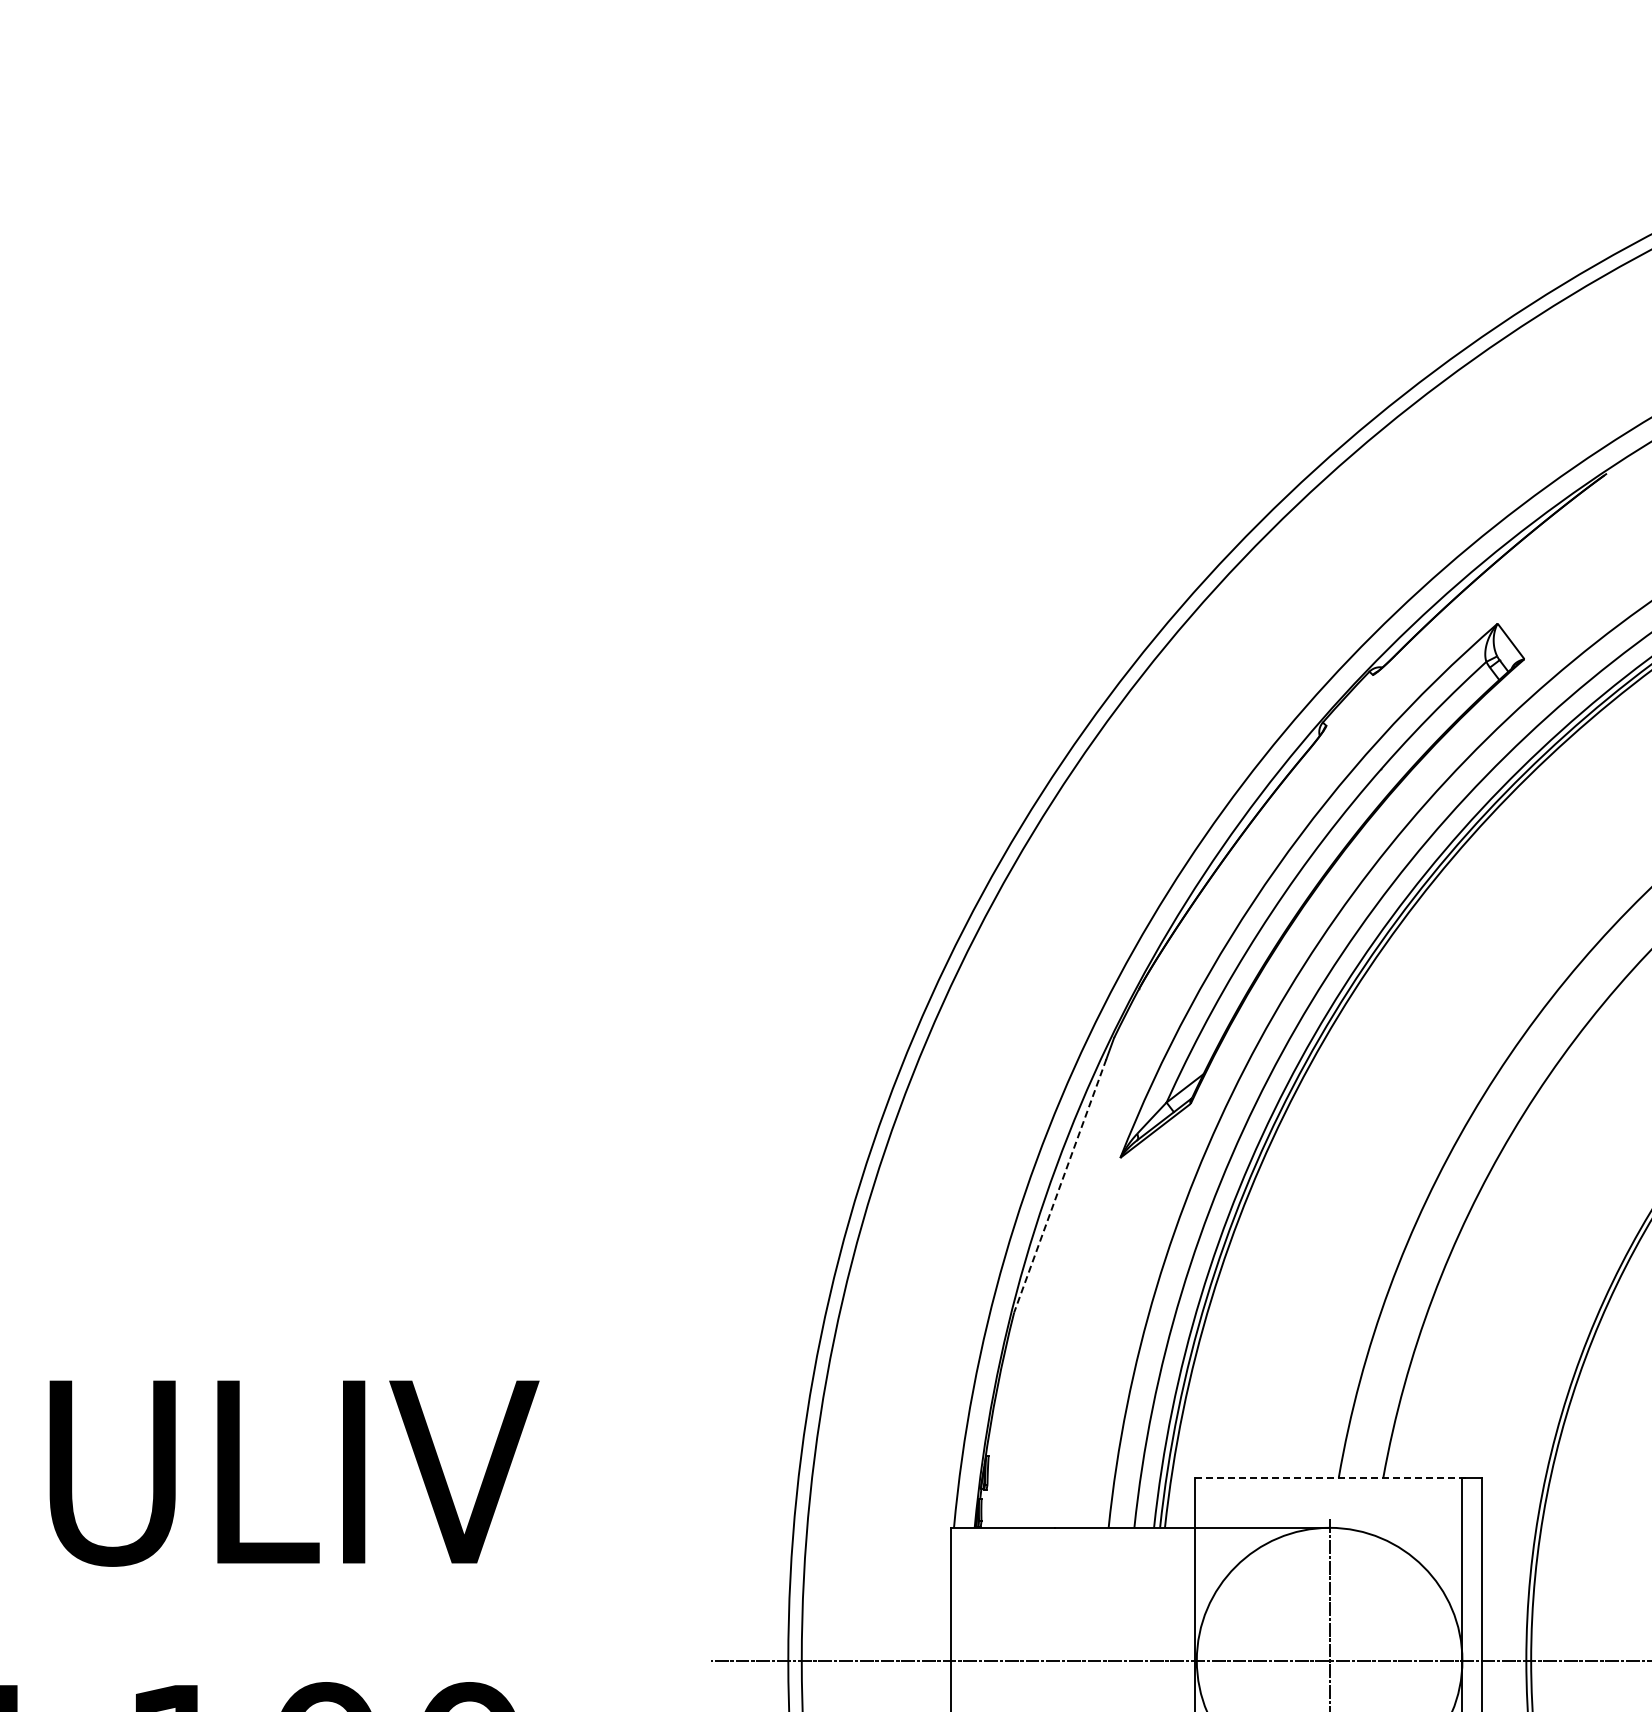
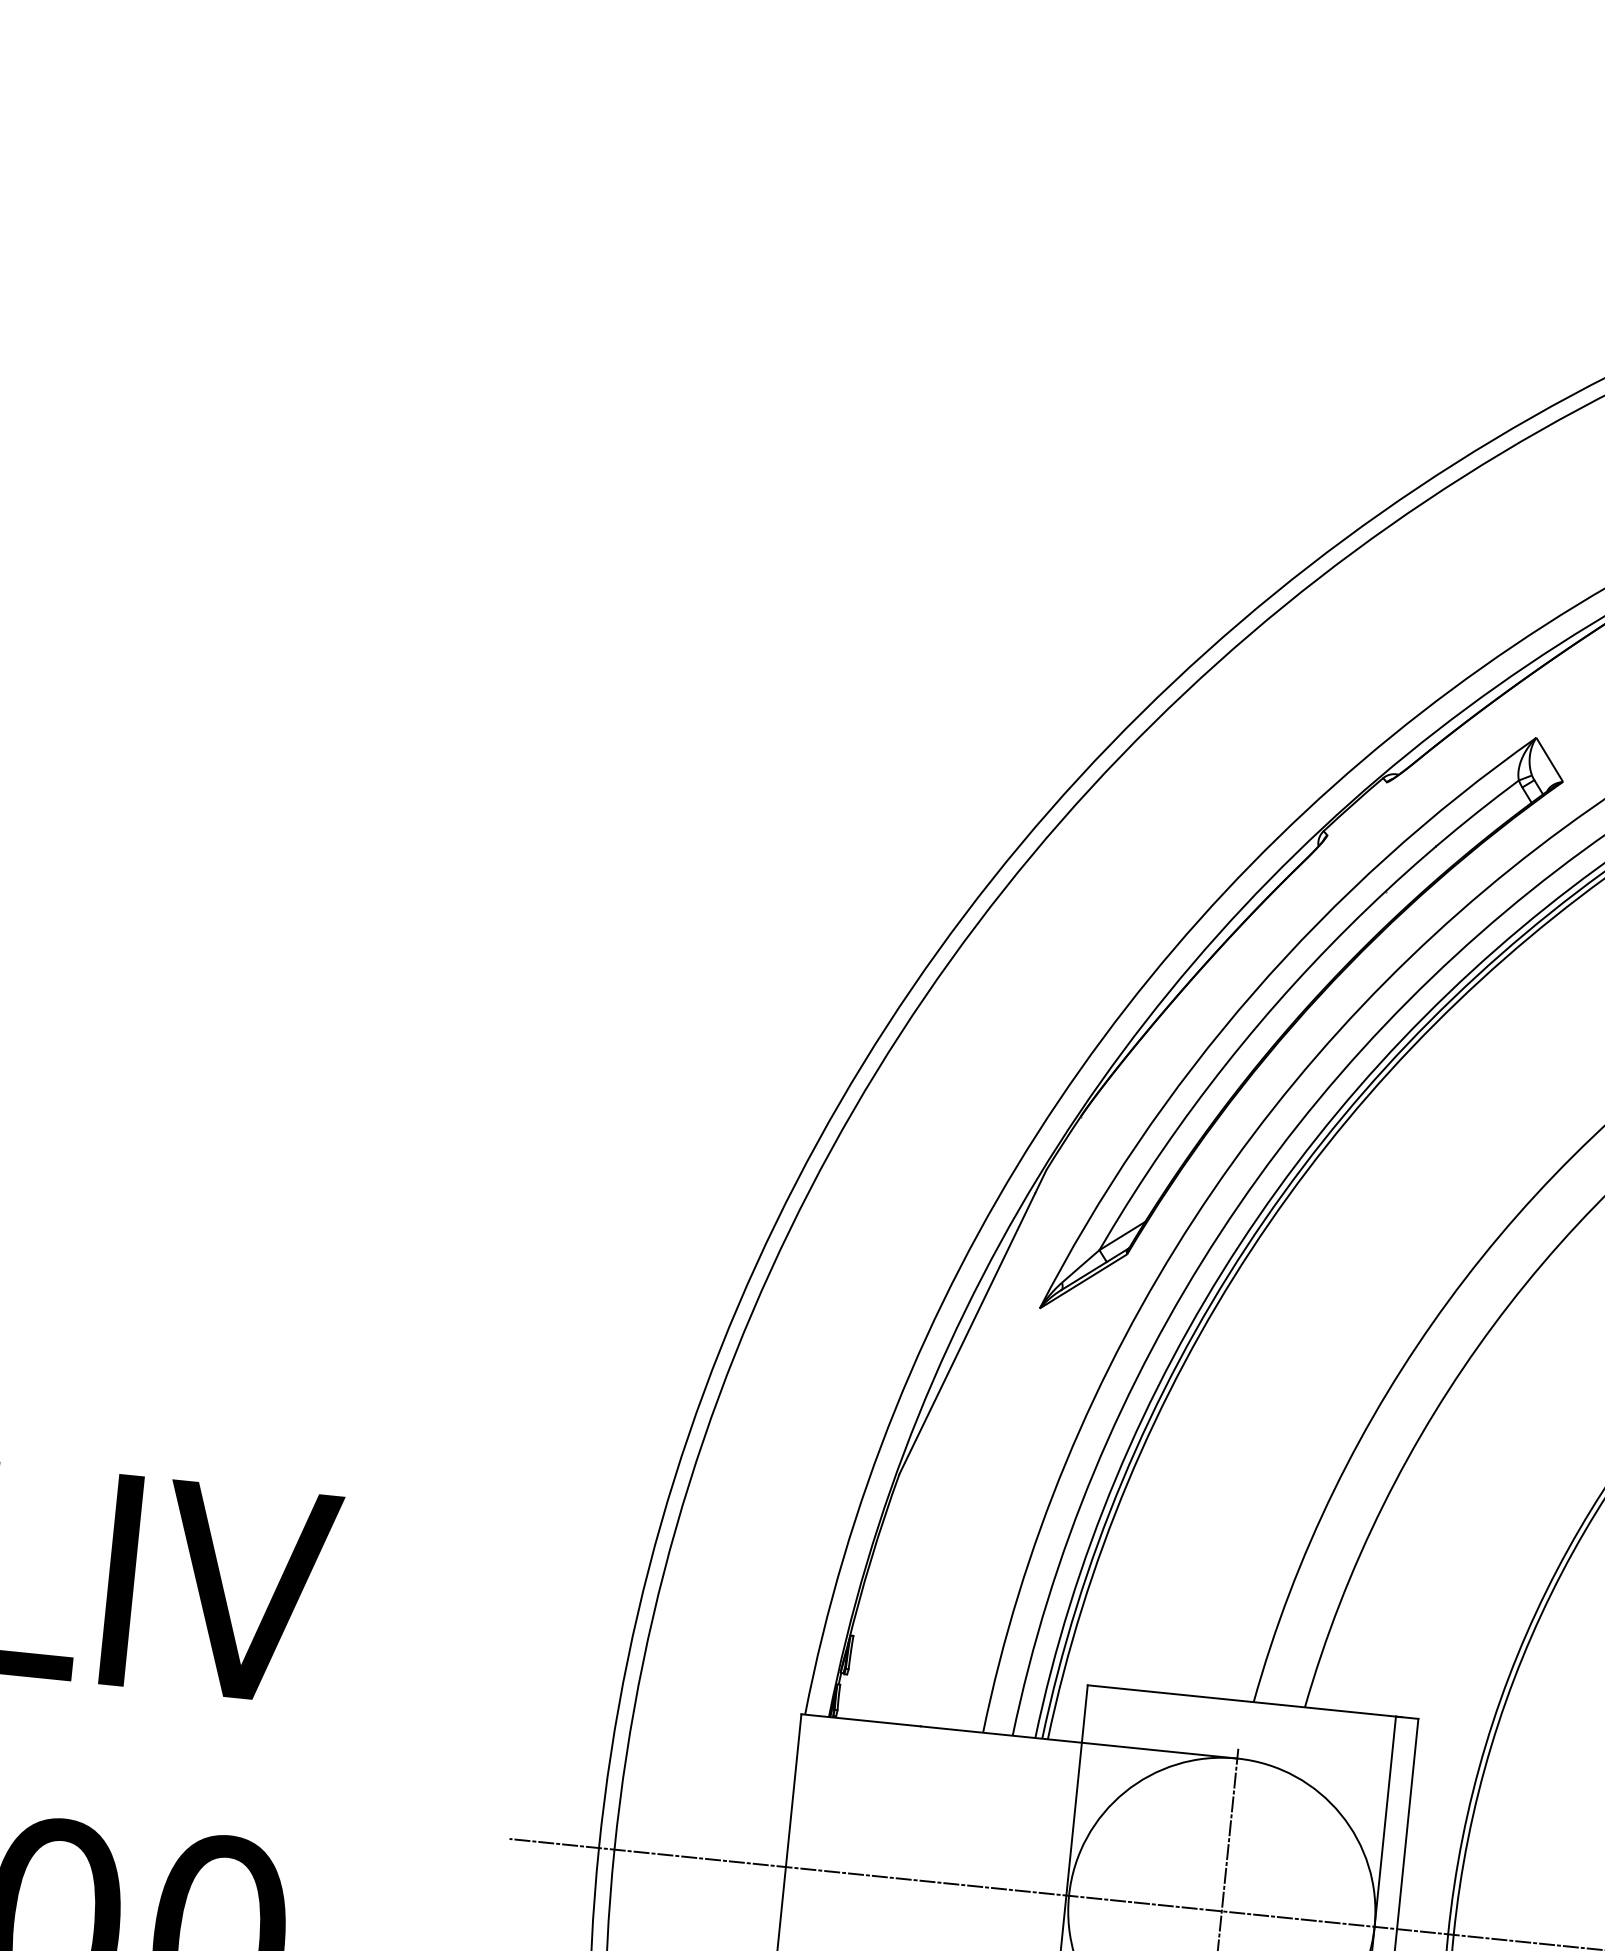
line: (1060, 1185) -> (967, 1333), dashed -> solid
line: (1331, 1477) -> (1245, 1700), dashed -> solid

